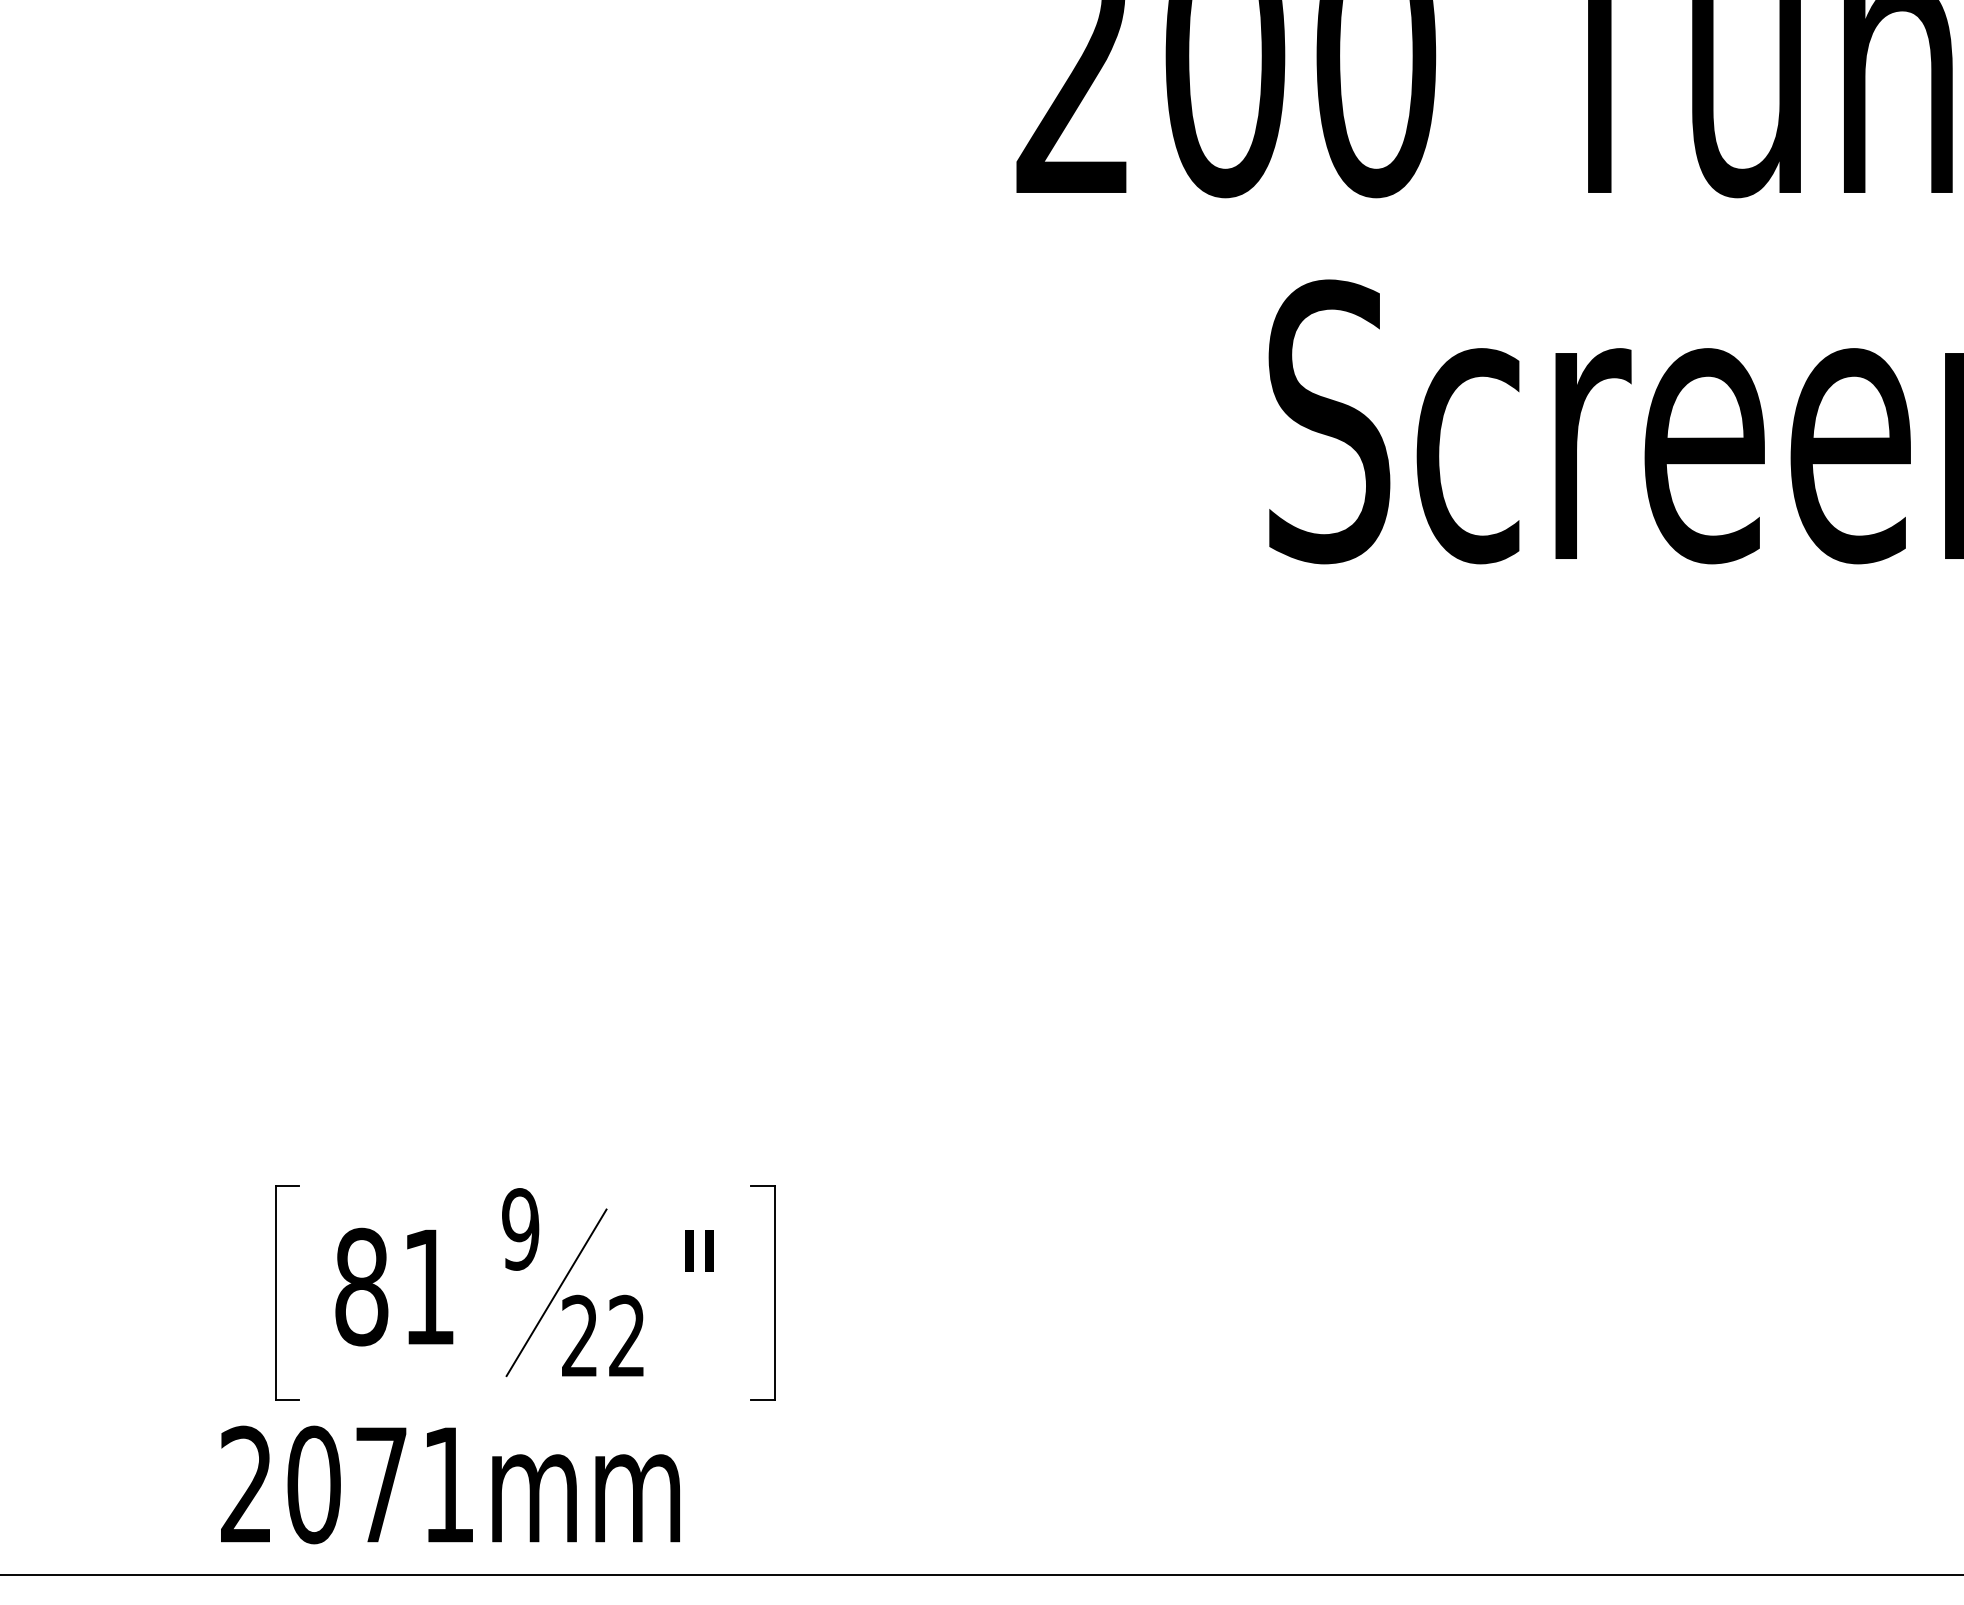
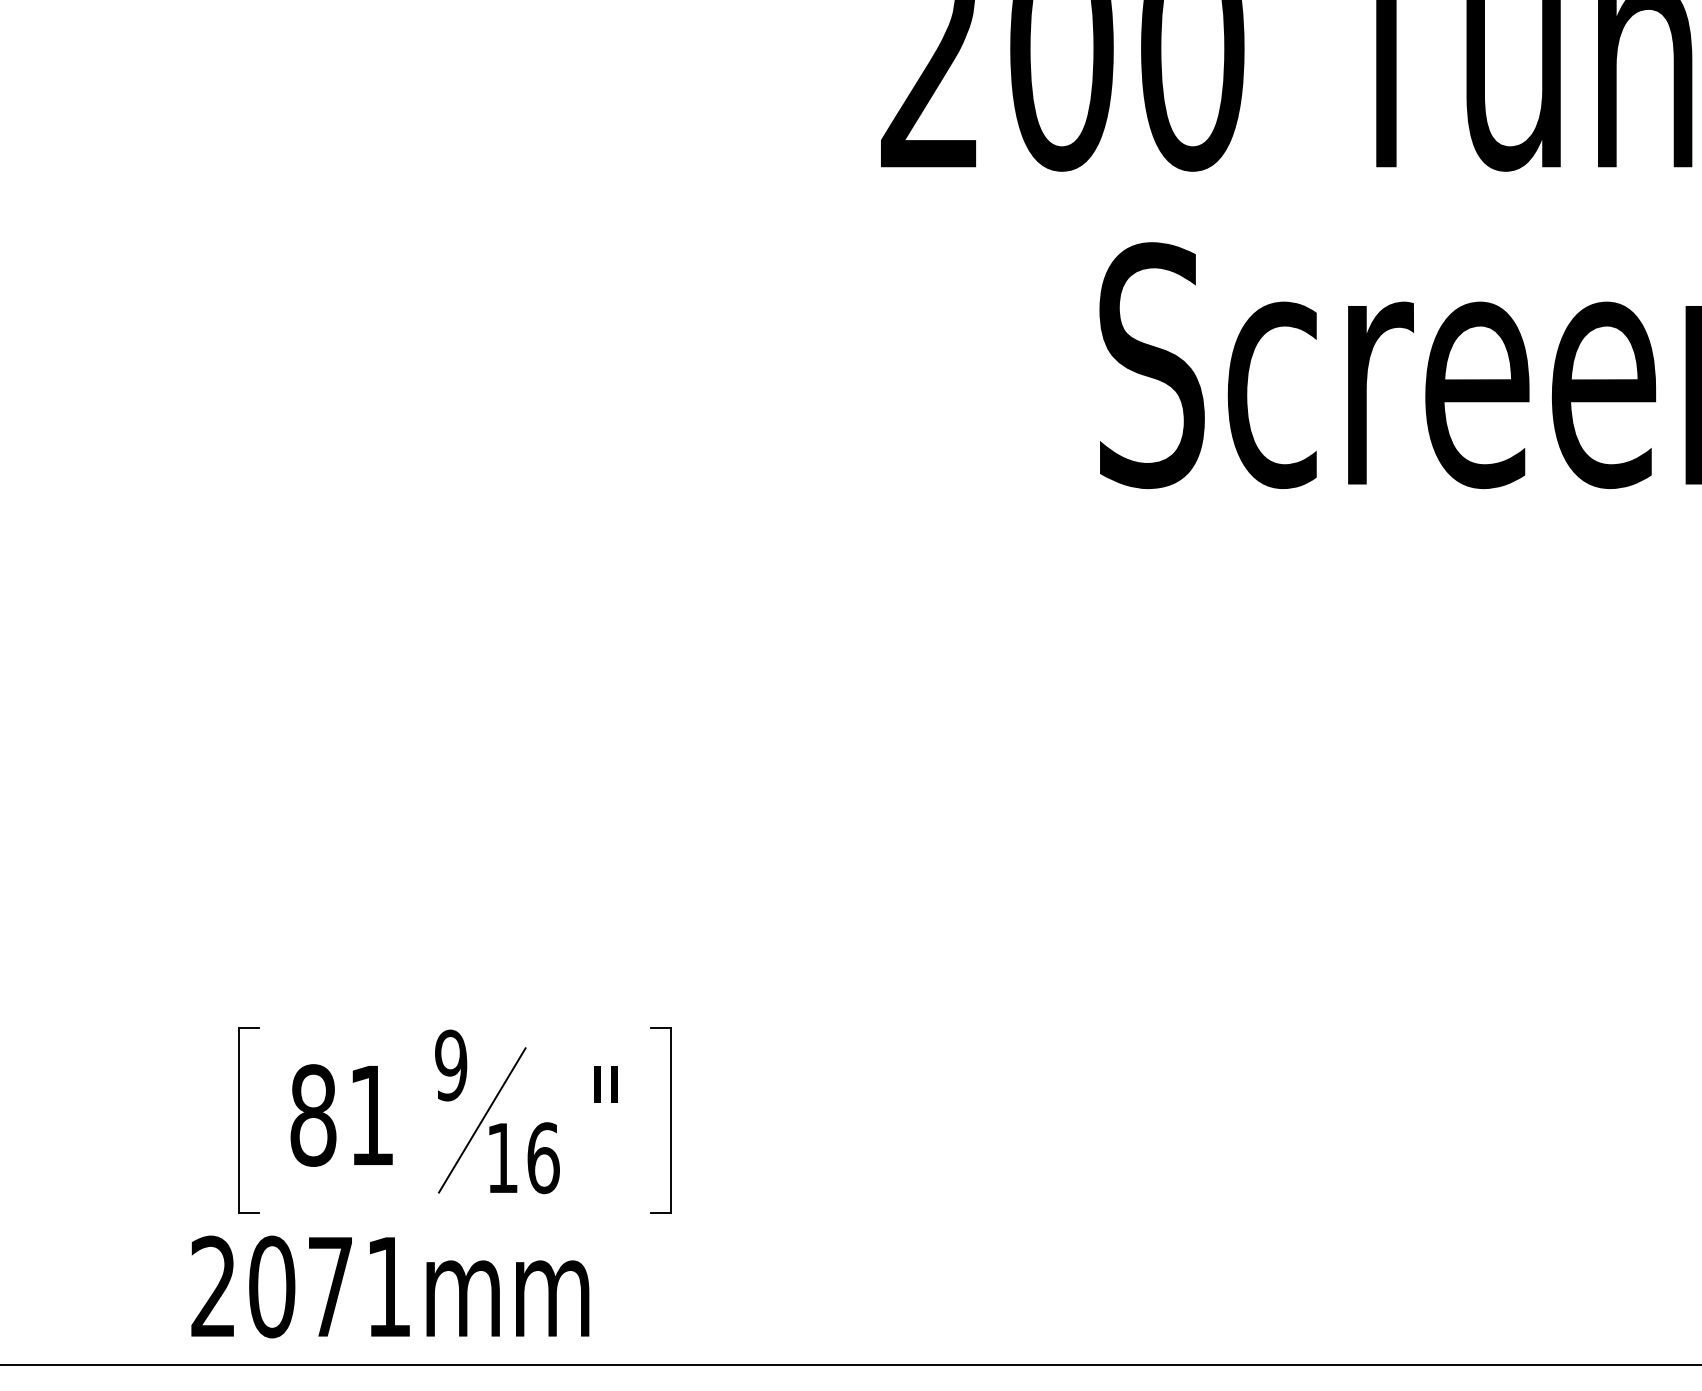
text: (604, 1335) -> (523, 1157), 22 -> 16

